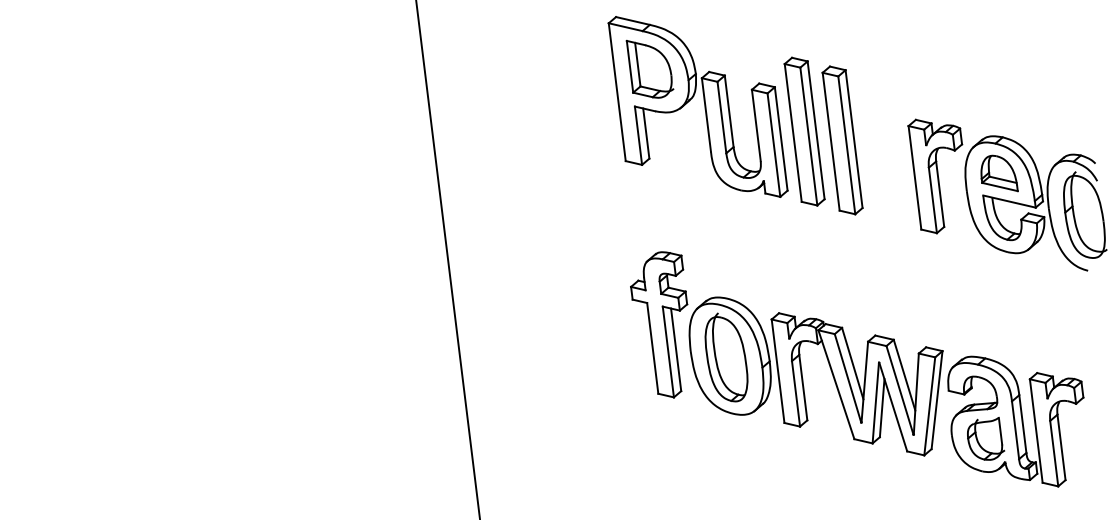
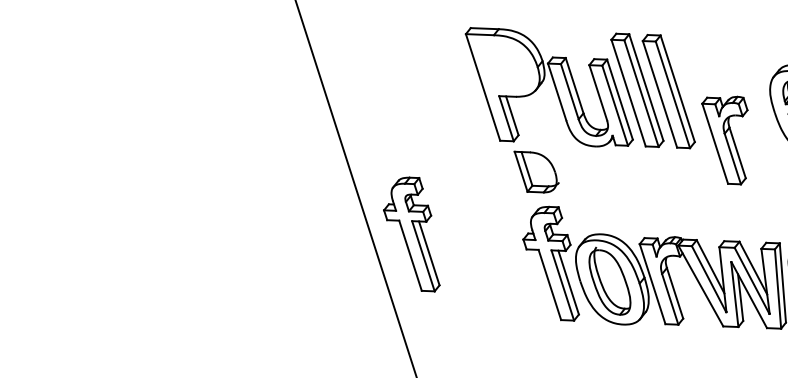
part: (649, 68) -> (536, 170), moved
part: (935, 176) -> (731, 139), moved
part: (496, 256) -> (412, 235), added

